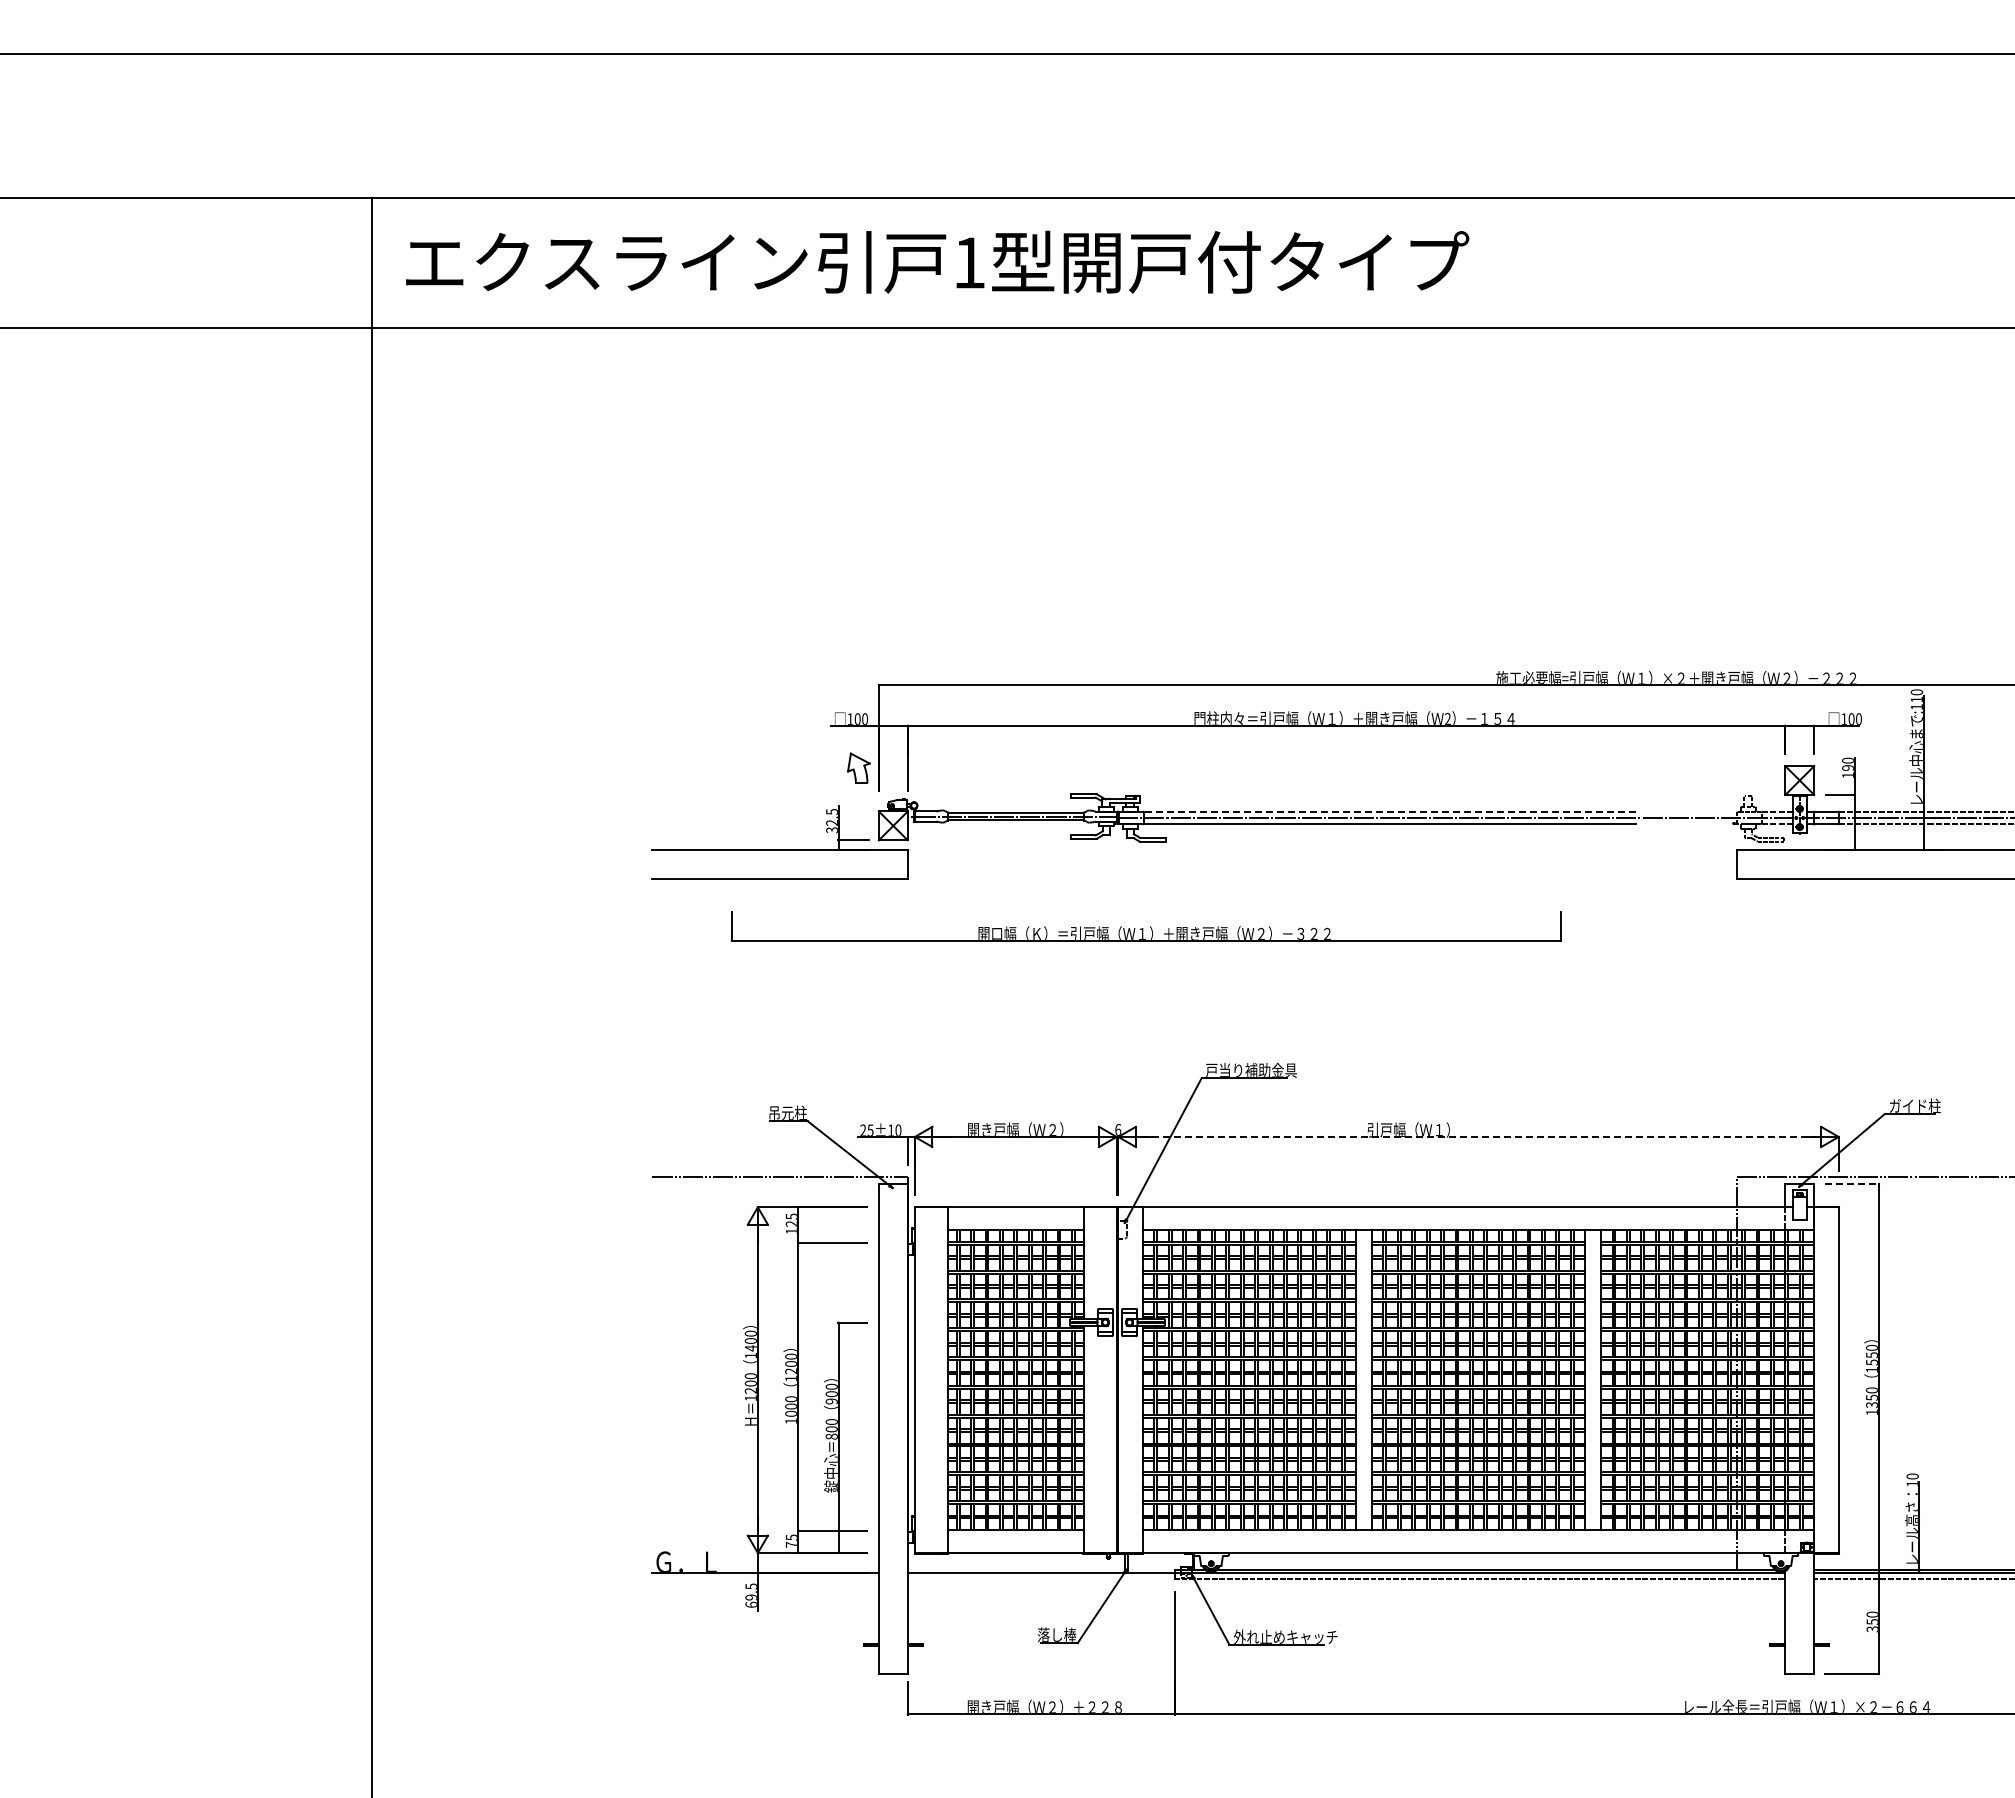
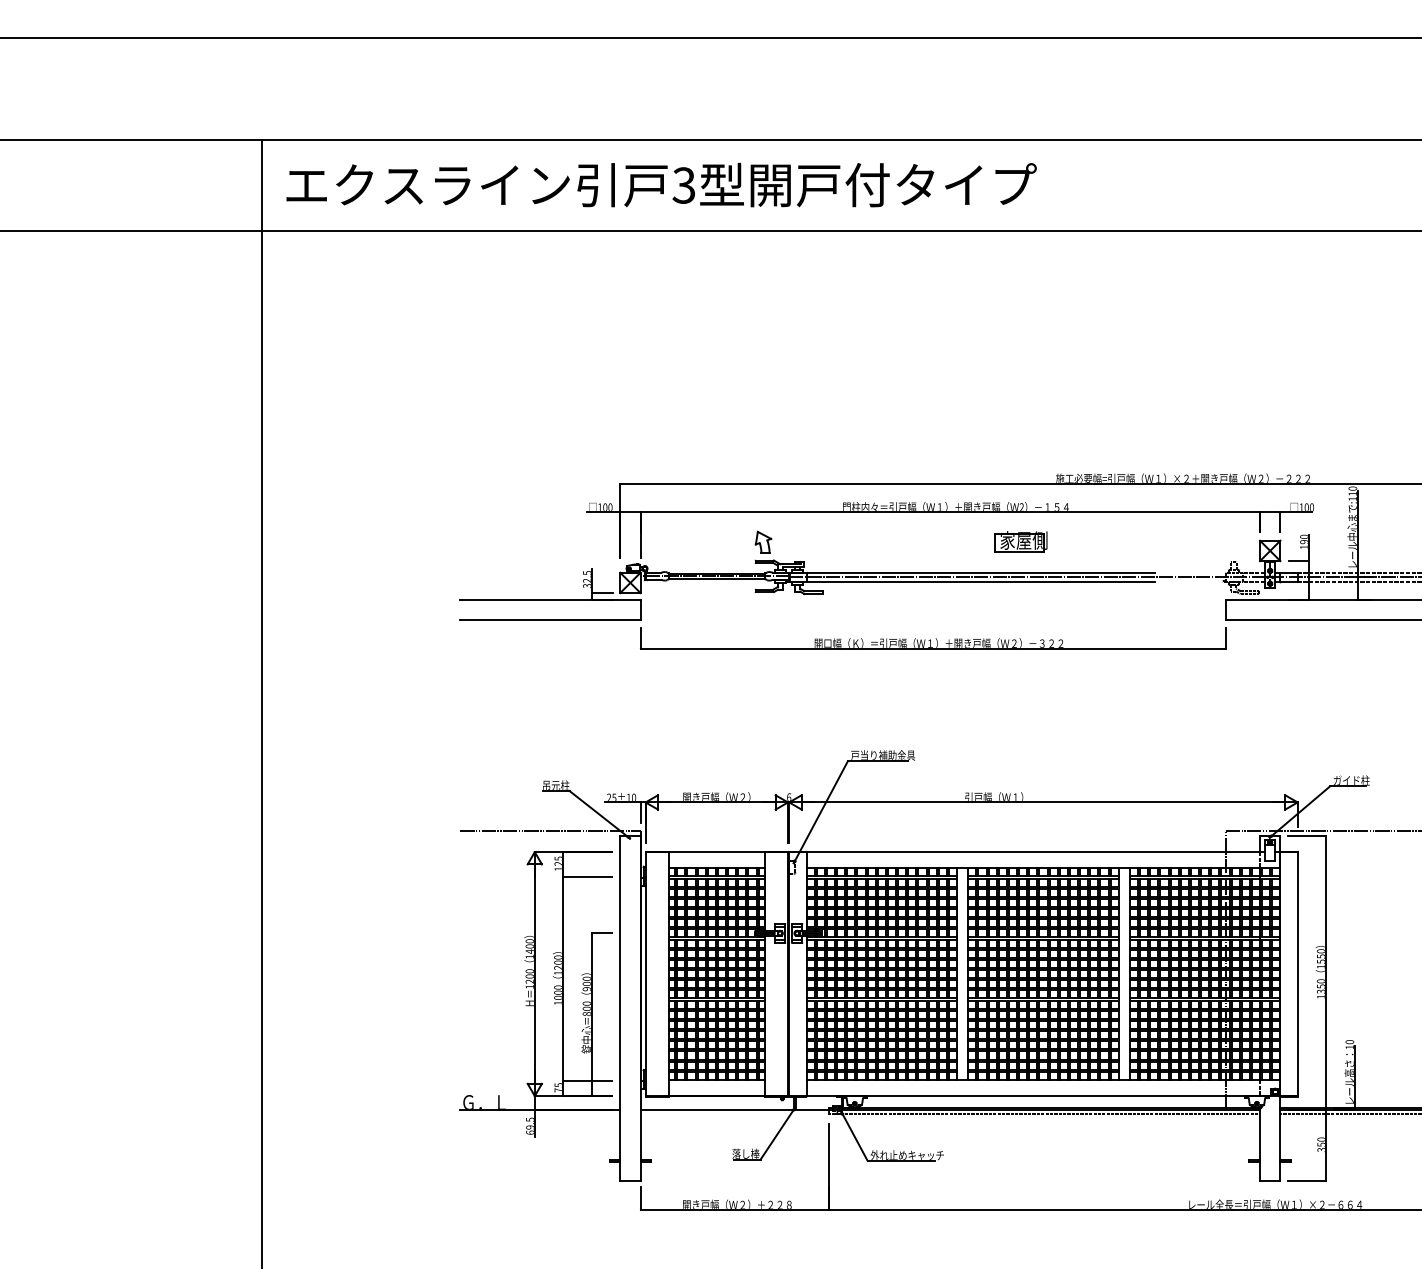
text: (968, 262) -> (683, 185), 1 -> 3
part: (858, 767) -> (763, 541), moved
part: (1446, 767) -> (1020, 541), added
line: (1389, 812) -> (980, 573), dashed -> solid
part: (1145, 926) -> (932, 638), moved
line: (1478, 1136) -> (1043, 802), dashed -> solid
line: (1852, 1184) -> (1307, 836), dashed -> solid

